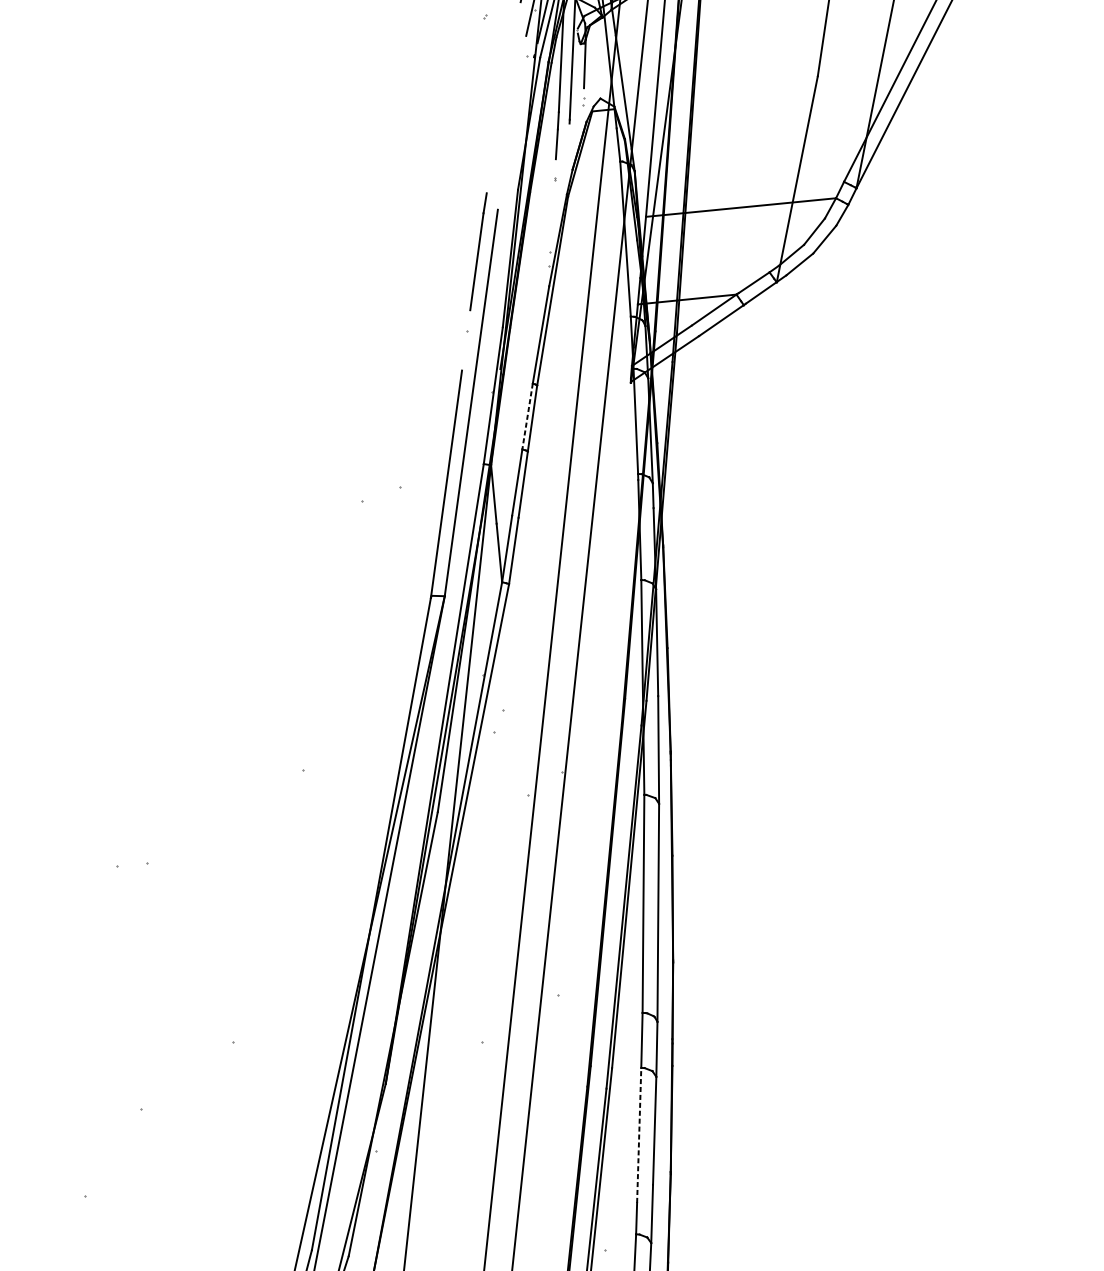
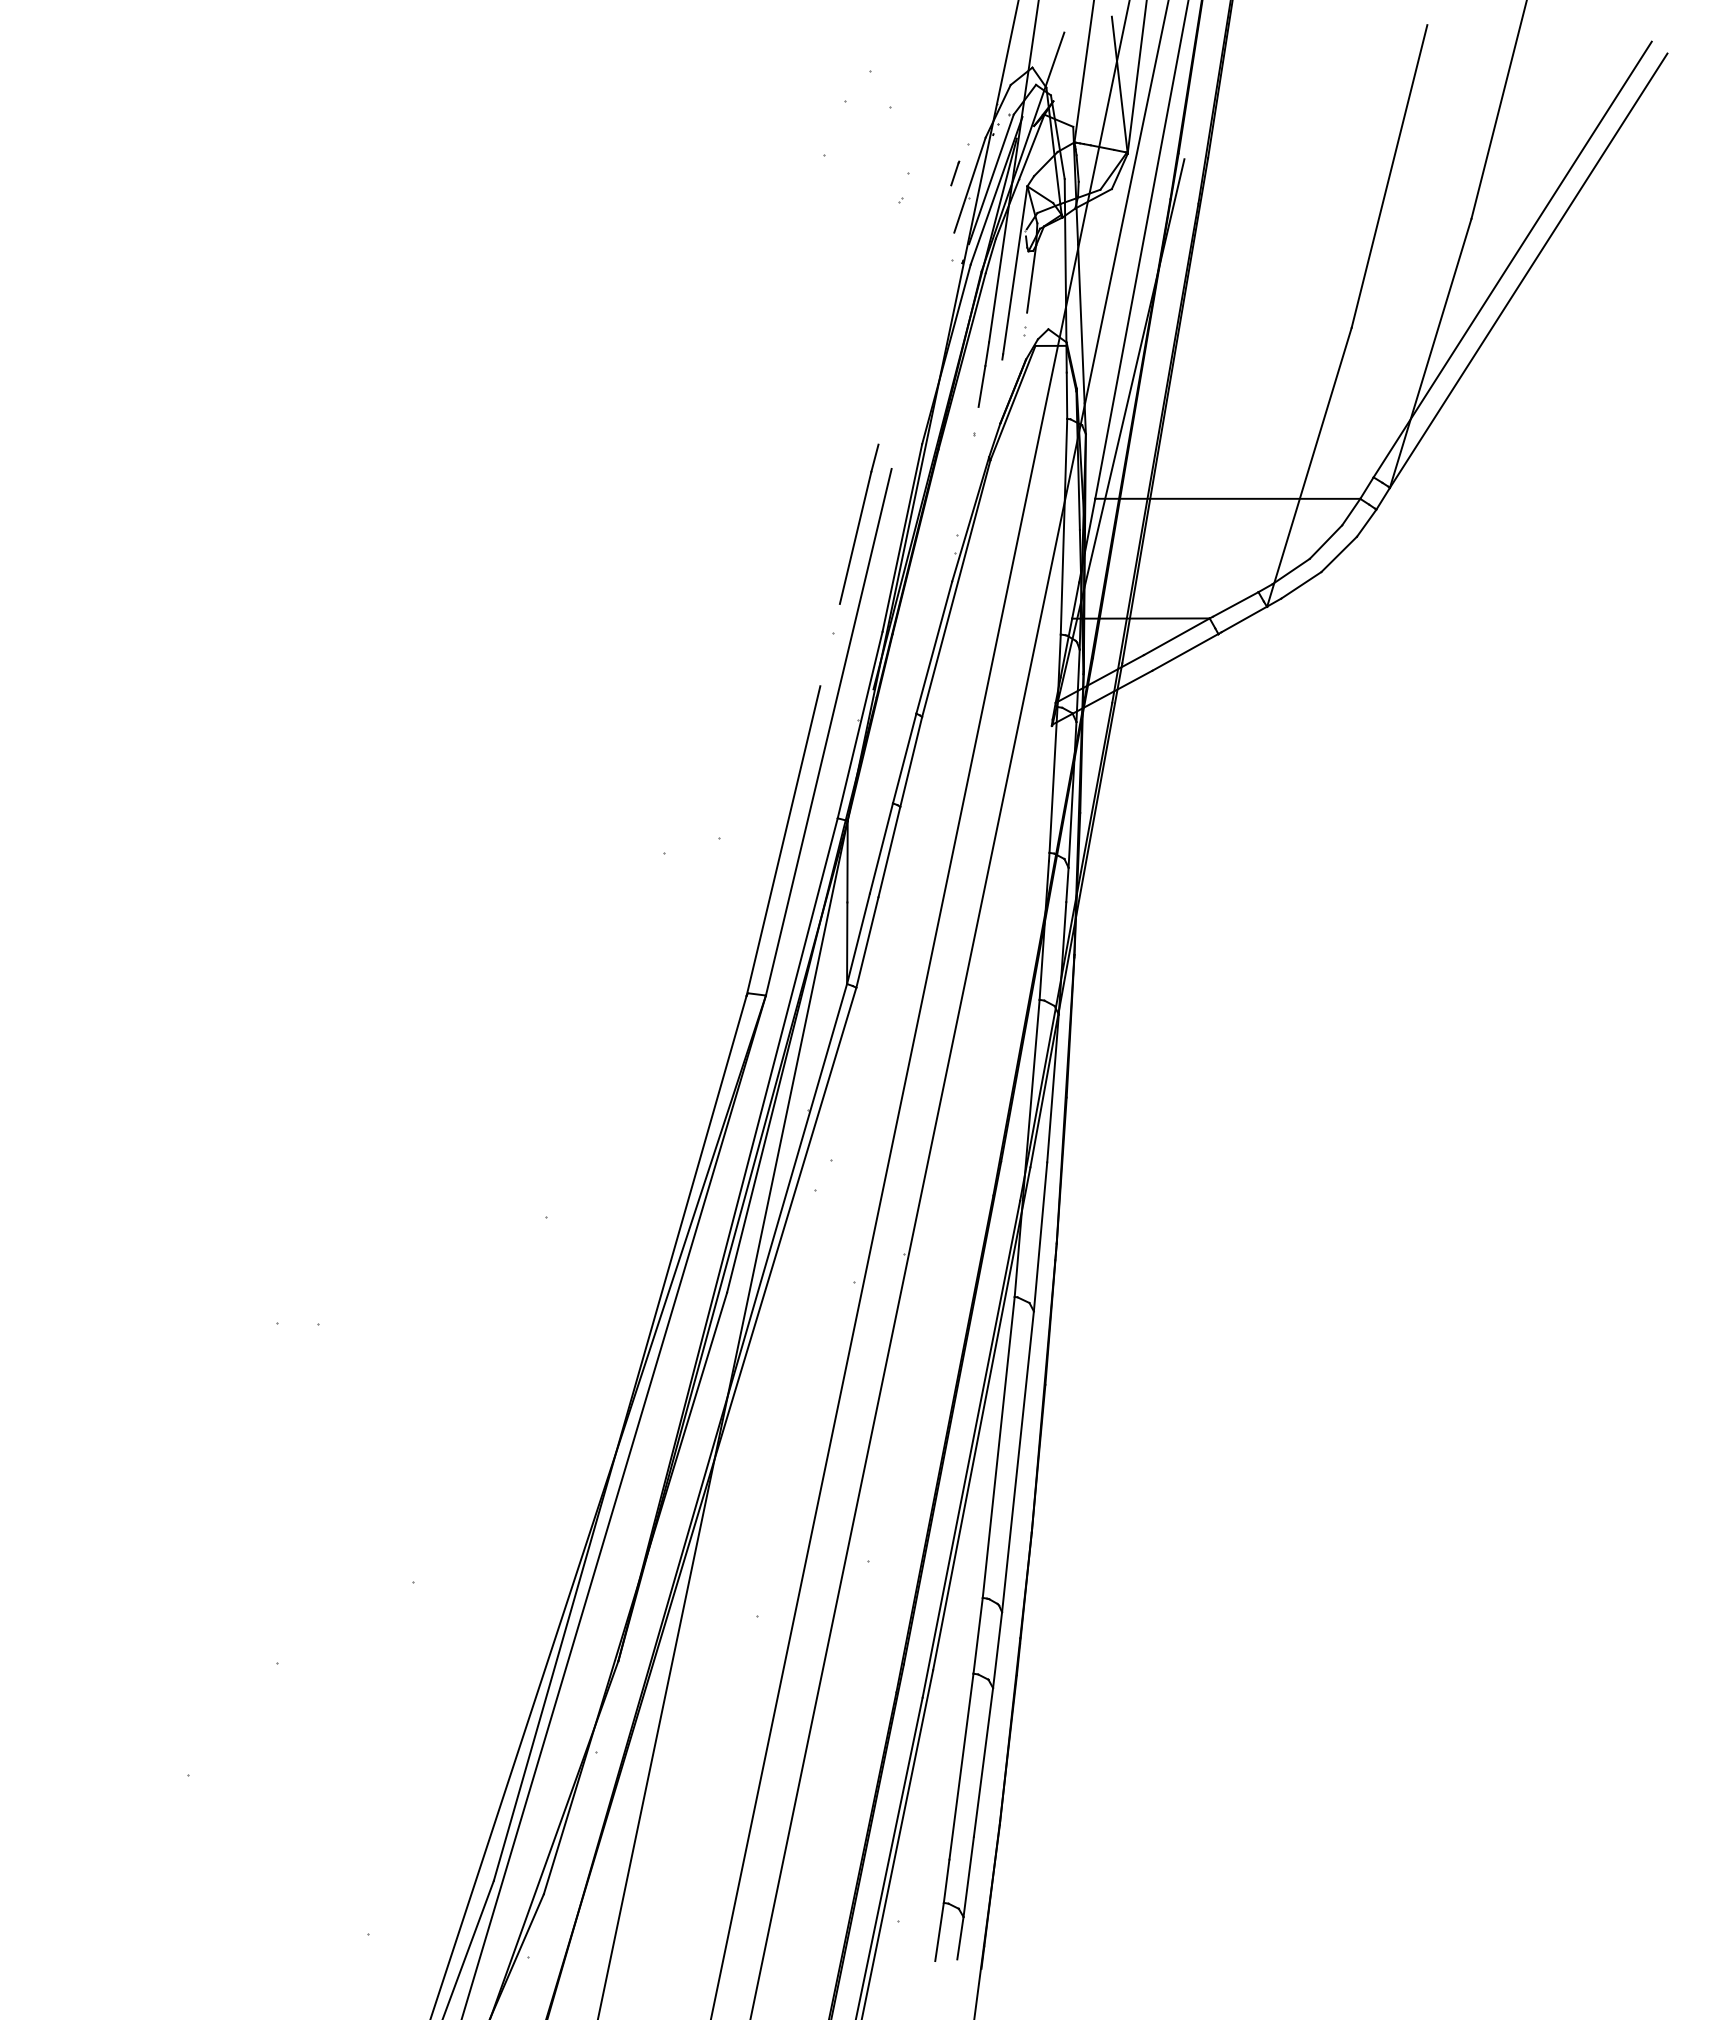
line: (527, 417) -> (904, 759), dashed -> solid
line: (639, 1135) -> (961, 1766), dashed -> solid

